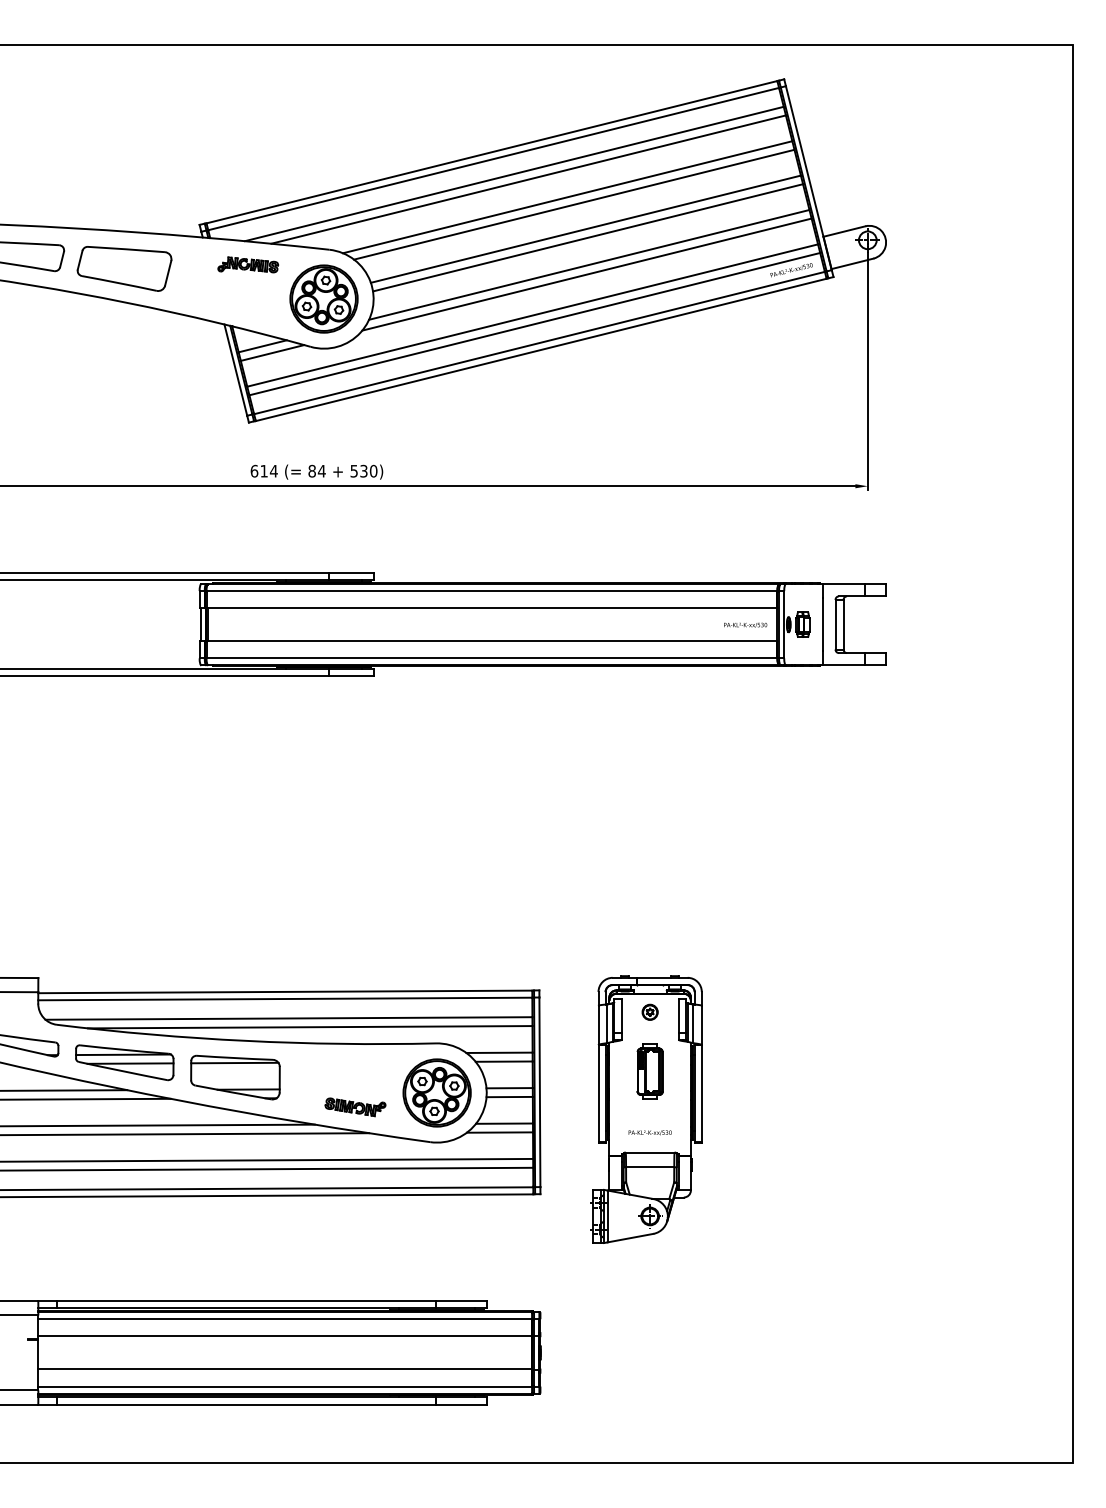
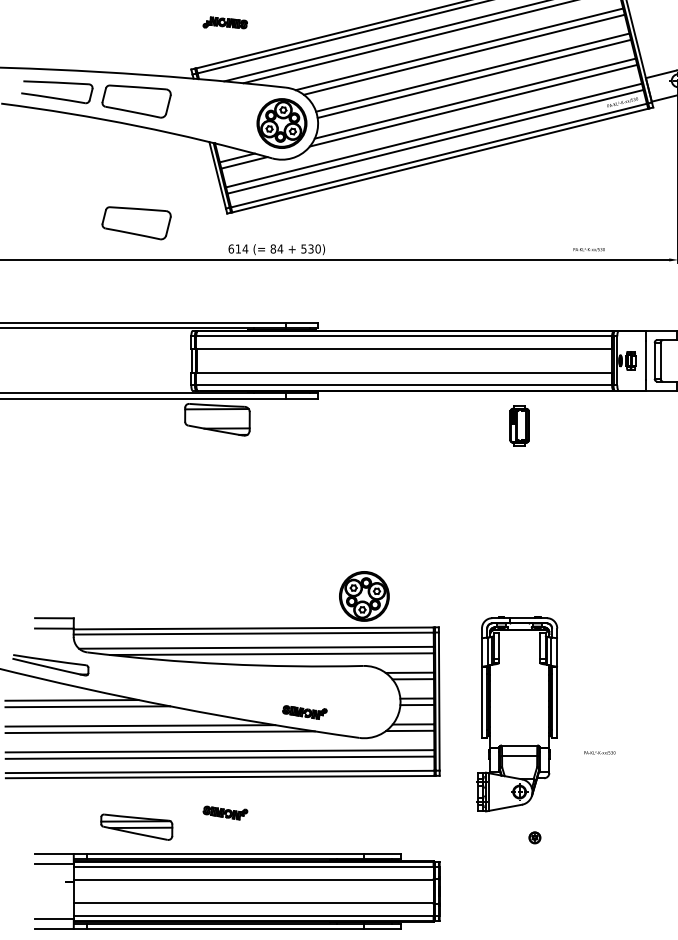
part: (248, 264) -> (225, 22), moved
part: (124, 435) -> (136, 222), added
text: (745, 624) -> (589, 249), moved
part: (649, 1011) -> (534, 837), moved
part: (124, 1062) -> (136, 827), moved
part: (649, 1071) -> (519, 425), moved
part: (235, 1077) -> (217, 419), moved
part: (436, 1092) -> (363, 596), moved
text: (649, 1132) -> (599, 752), moved
part: (246, 1245) -> (225, 813), added

